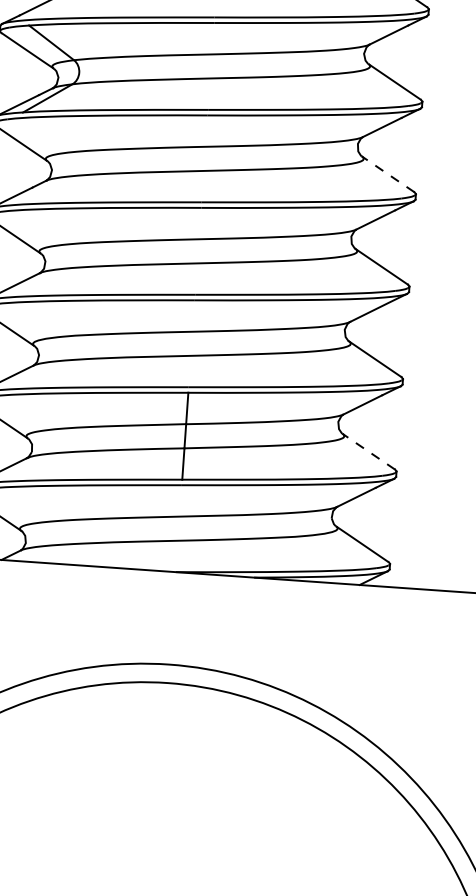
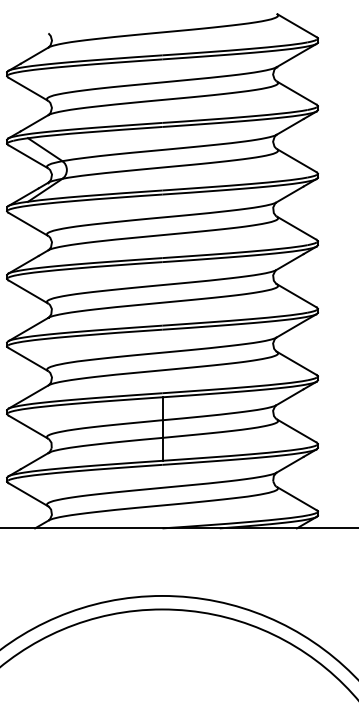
line: (386, 173) -> (295, 227), dashed -> solid
line: (367, 450) -> (295, 430), dashed -> solid

